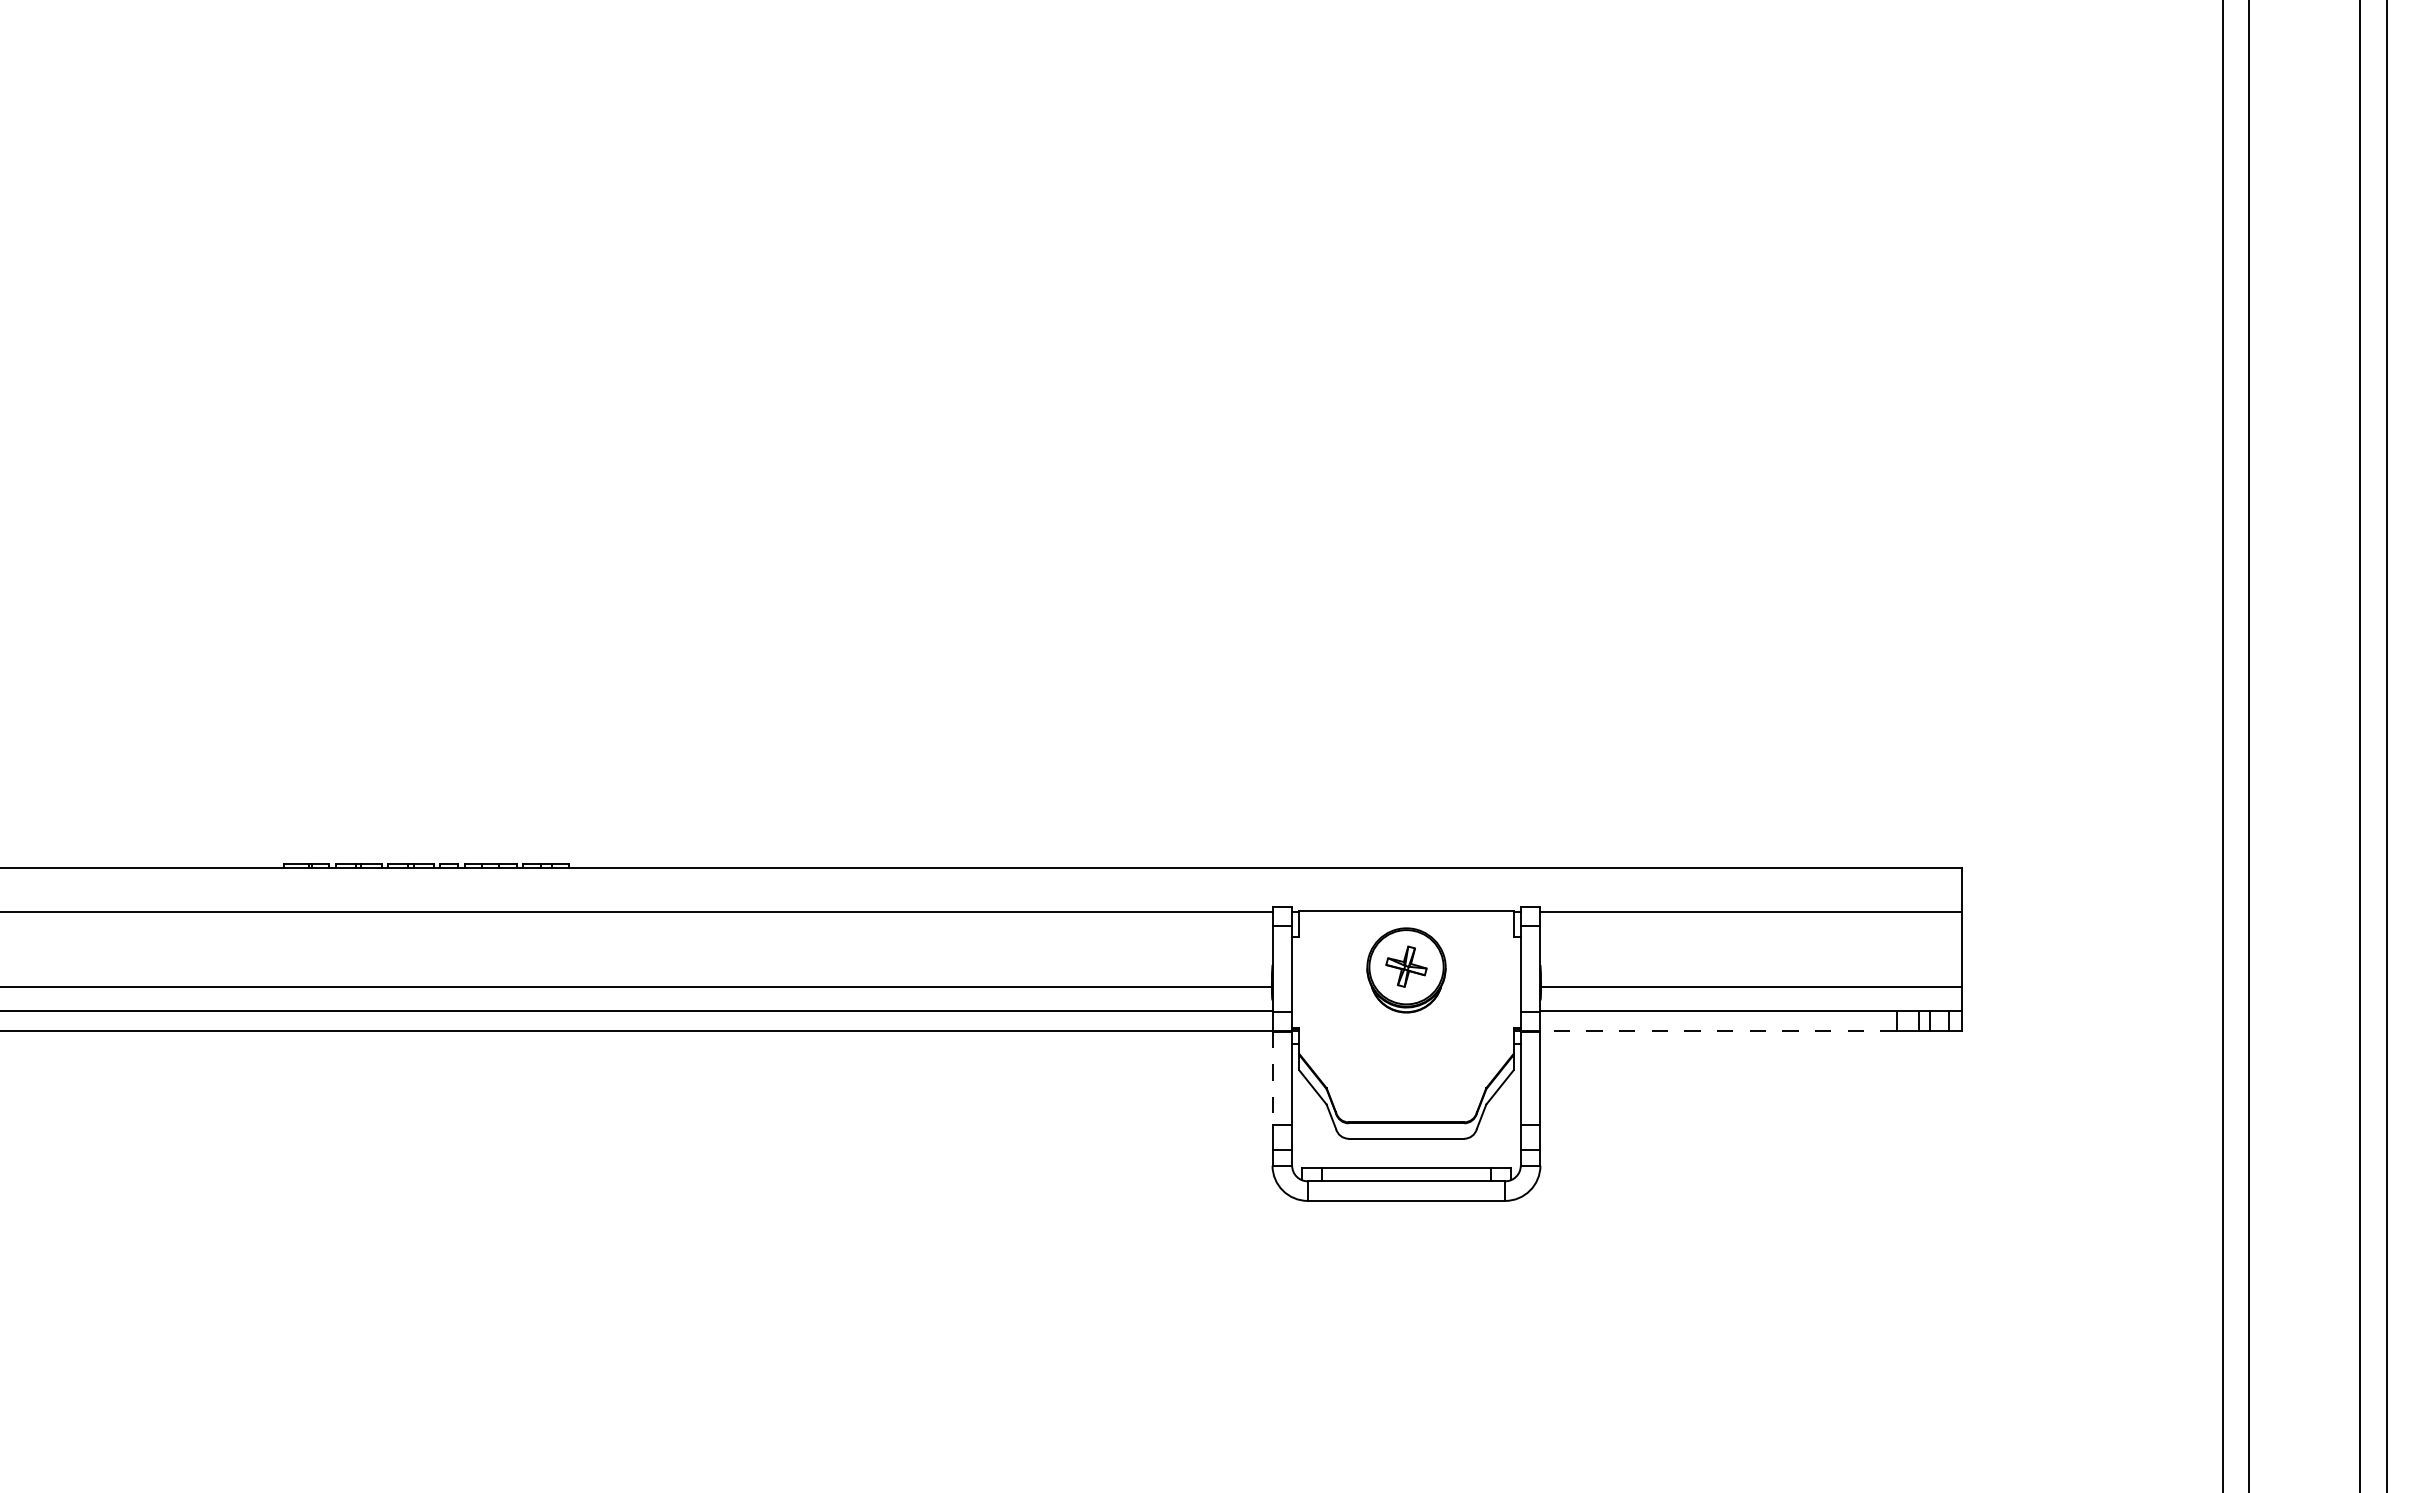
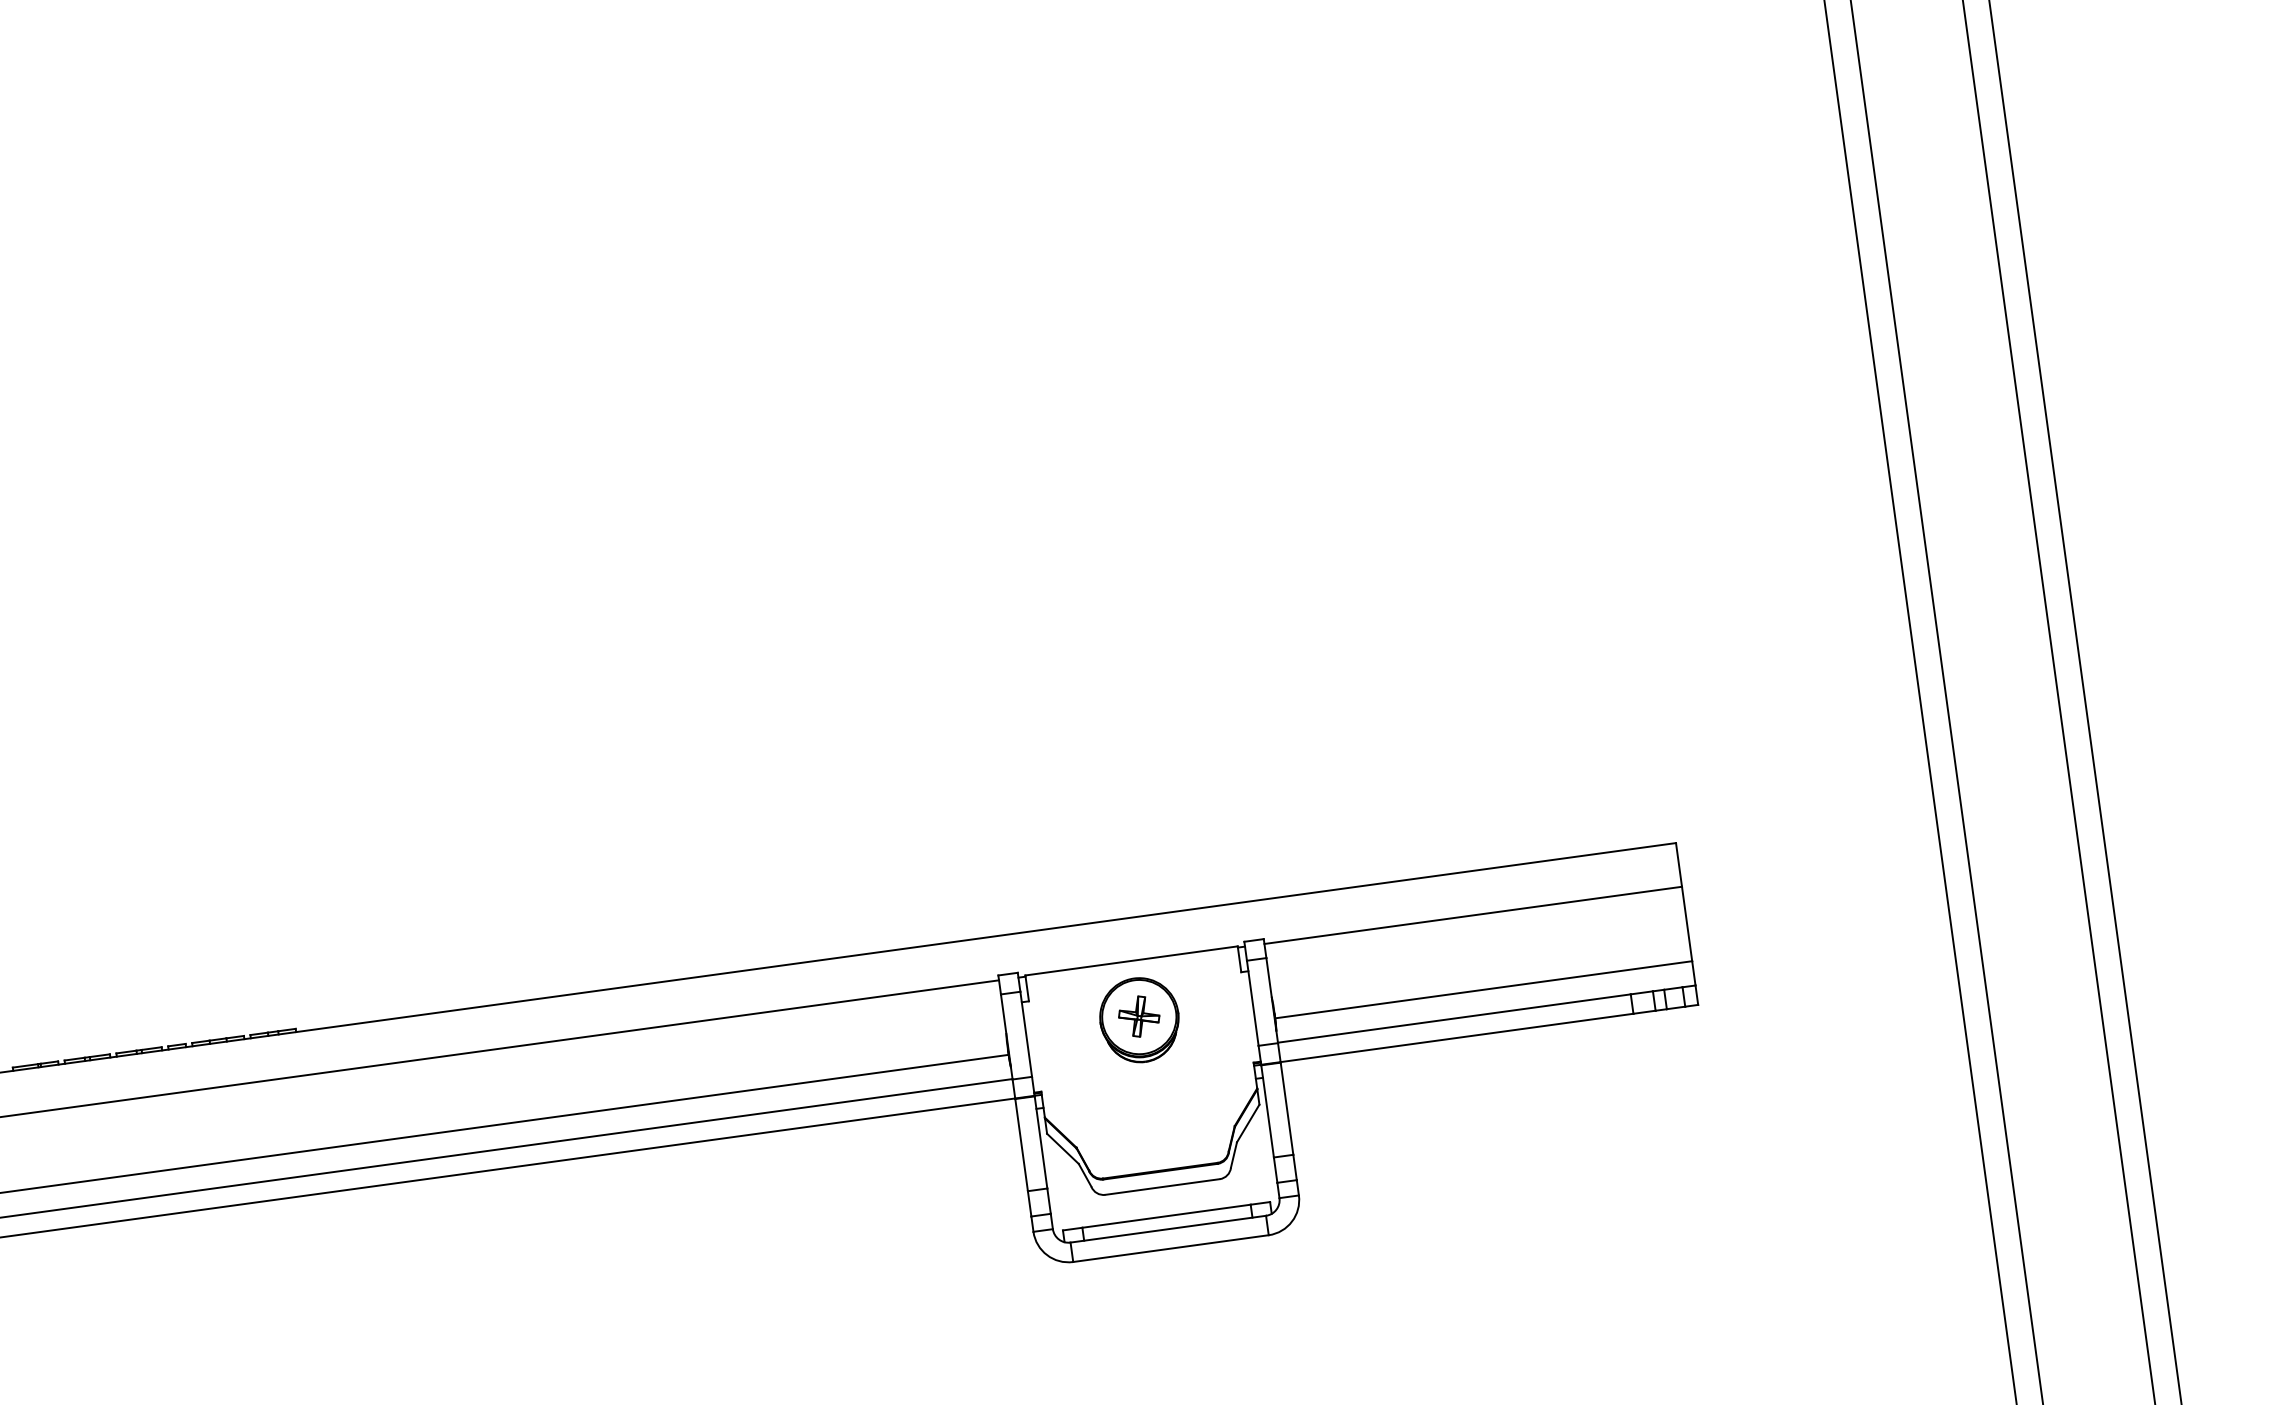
line: (1717, 1031) -> (1456, 1038), dashed -> solid
line: (1272, 1078) -> (1021, 1145), dashed -> solid

